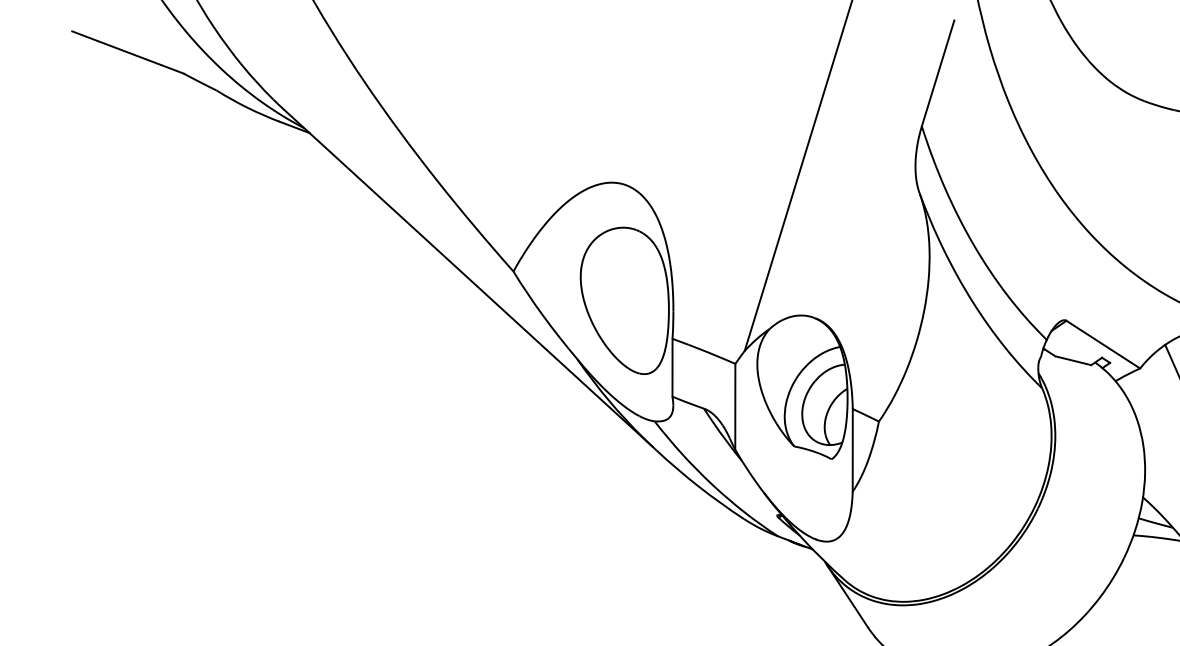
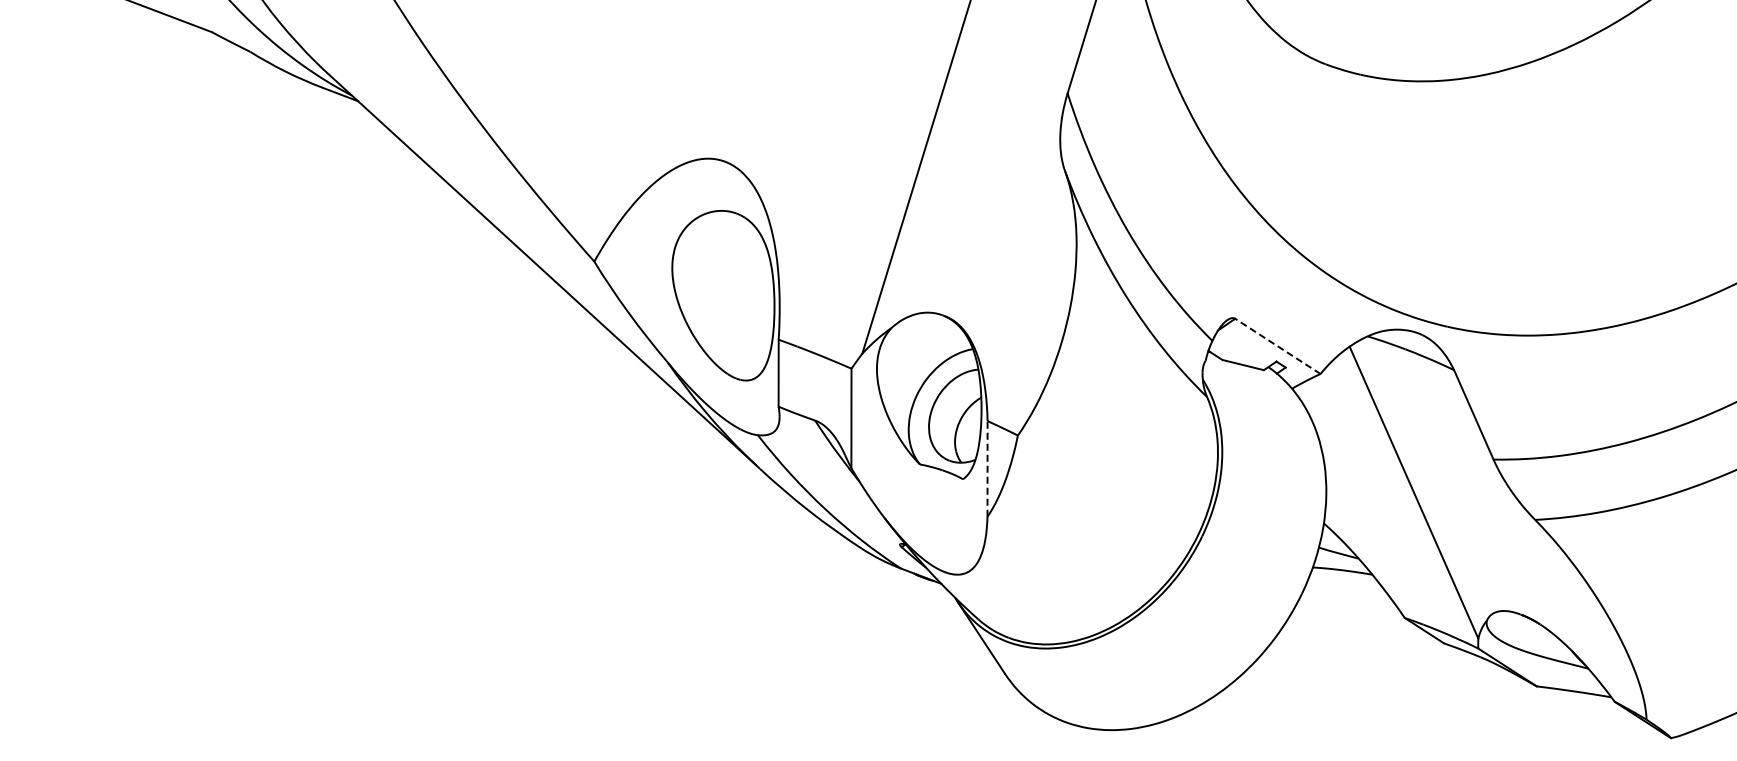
line: (1102, 344) -> (1277, 346), solid -> dashed
line: (852, 450) -> (987, 468), solid -> dashed

